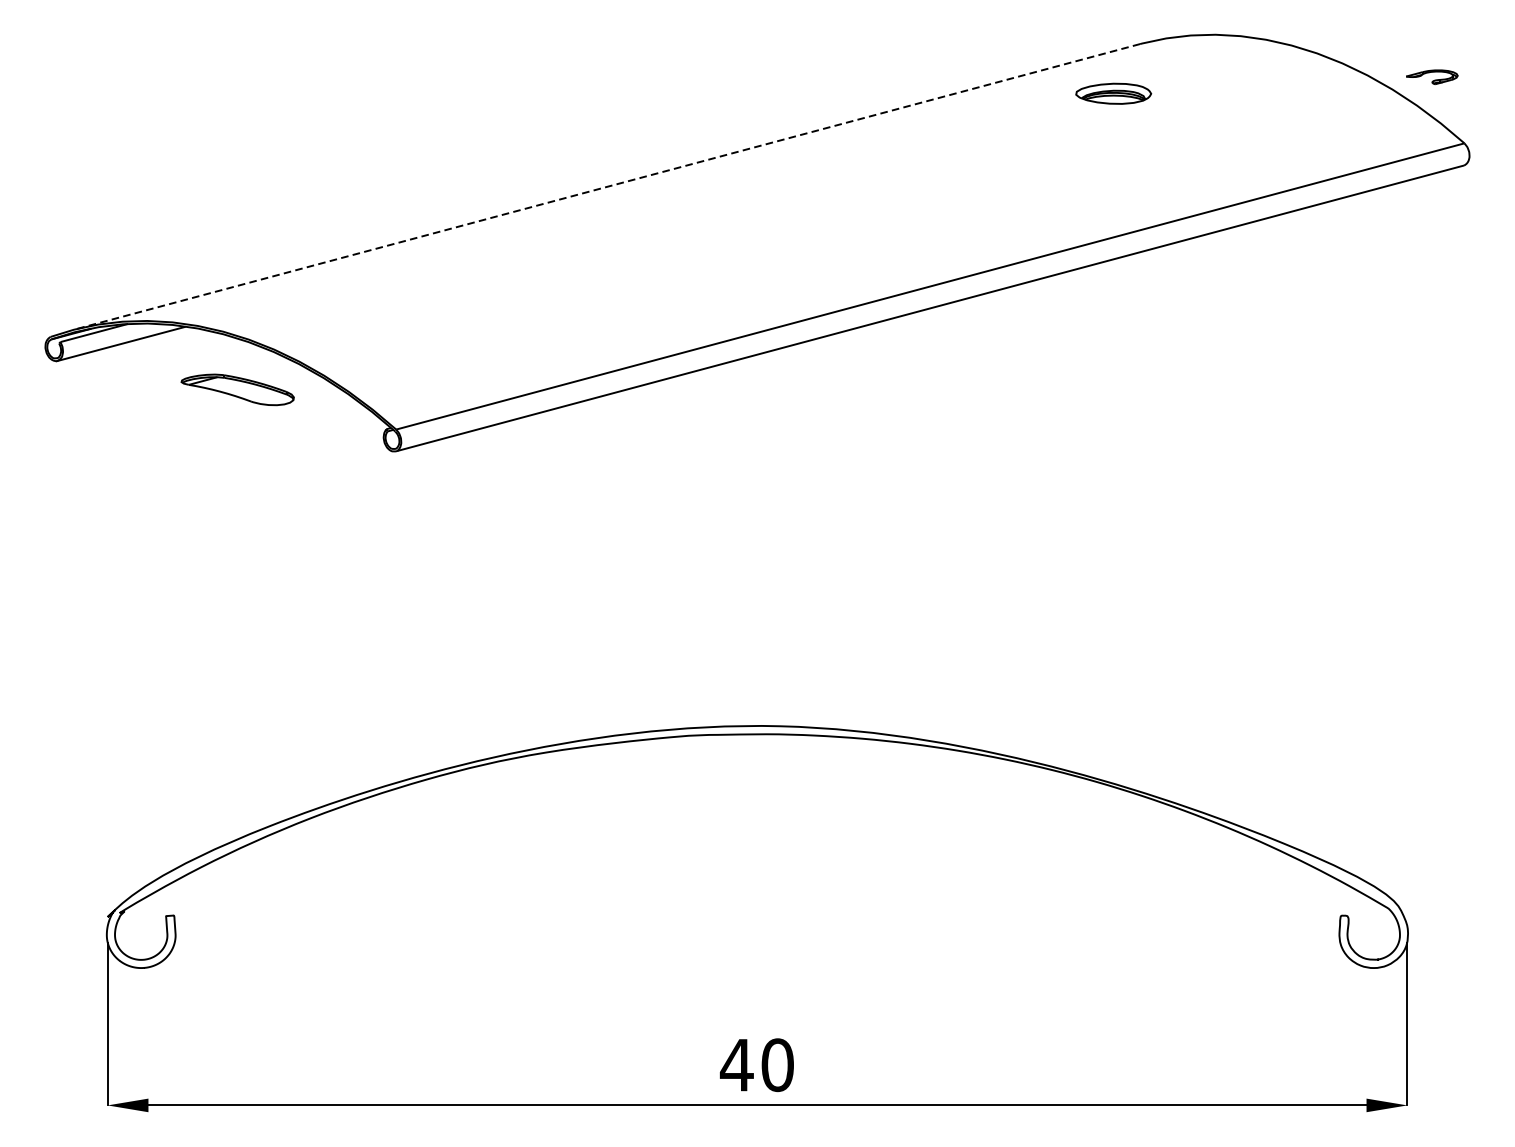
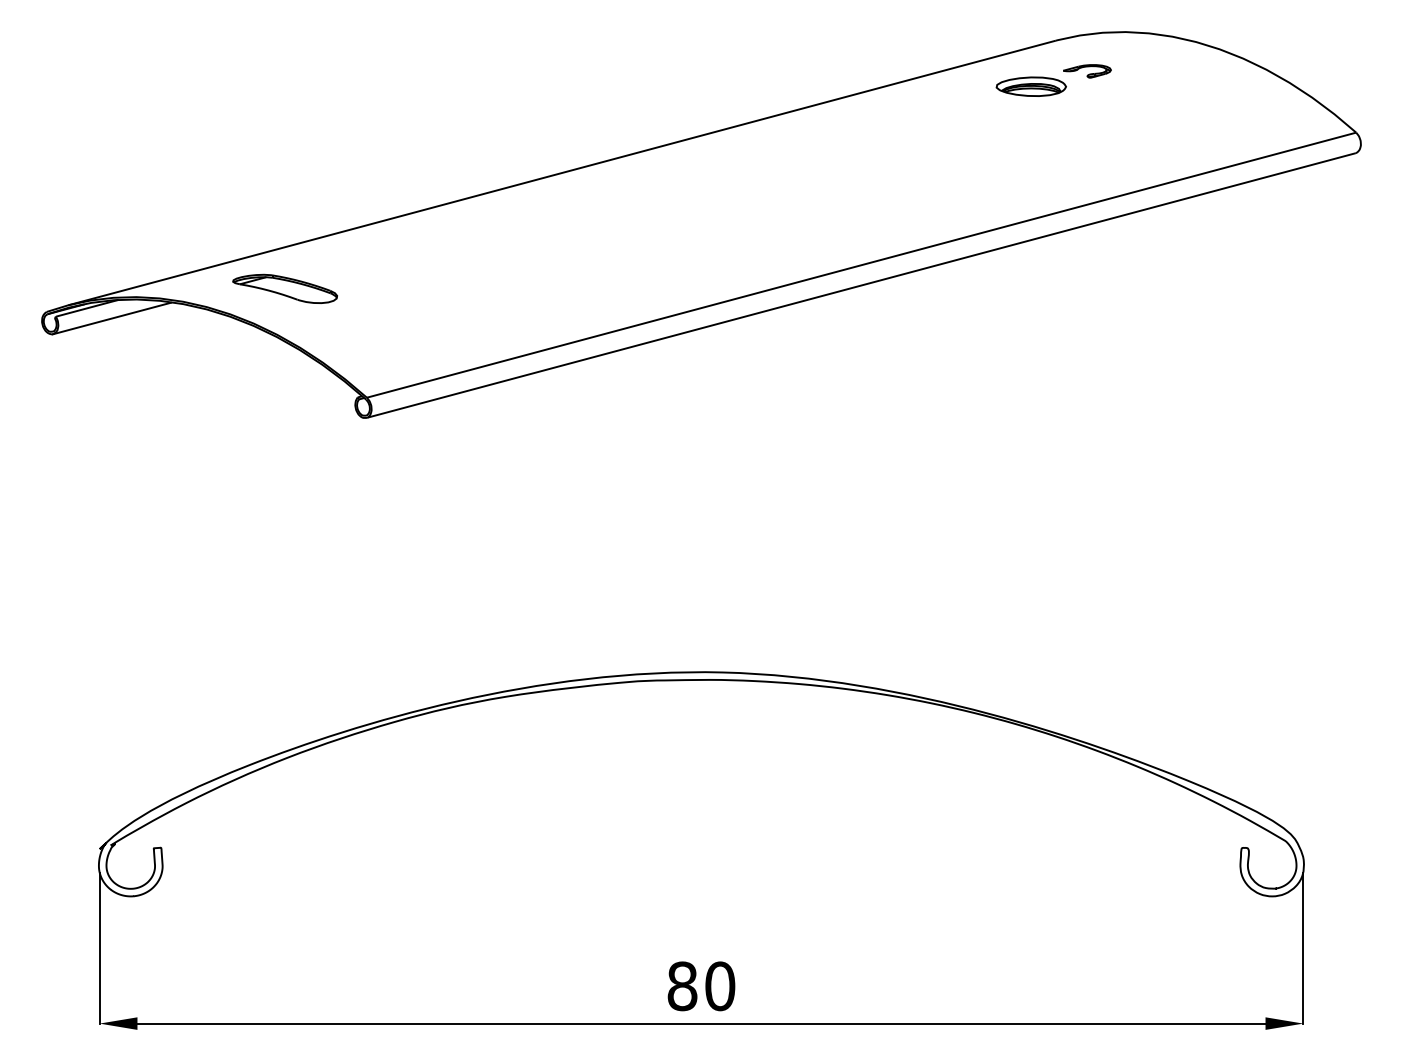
part: (1432, 77) -> (1087, 71), moved
line: (606, 187) -> (561, 173), dashed -> solid
part: (237, 389) -> (284, 288), moved
text: (736, 1065) -> (682, 986), 40 -> 80

